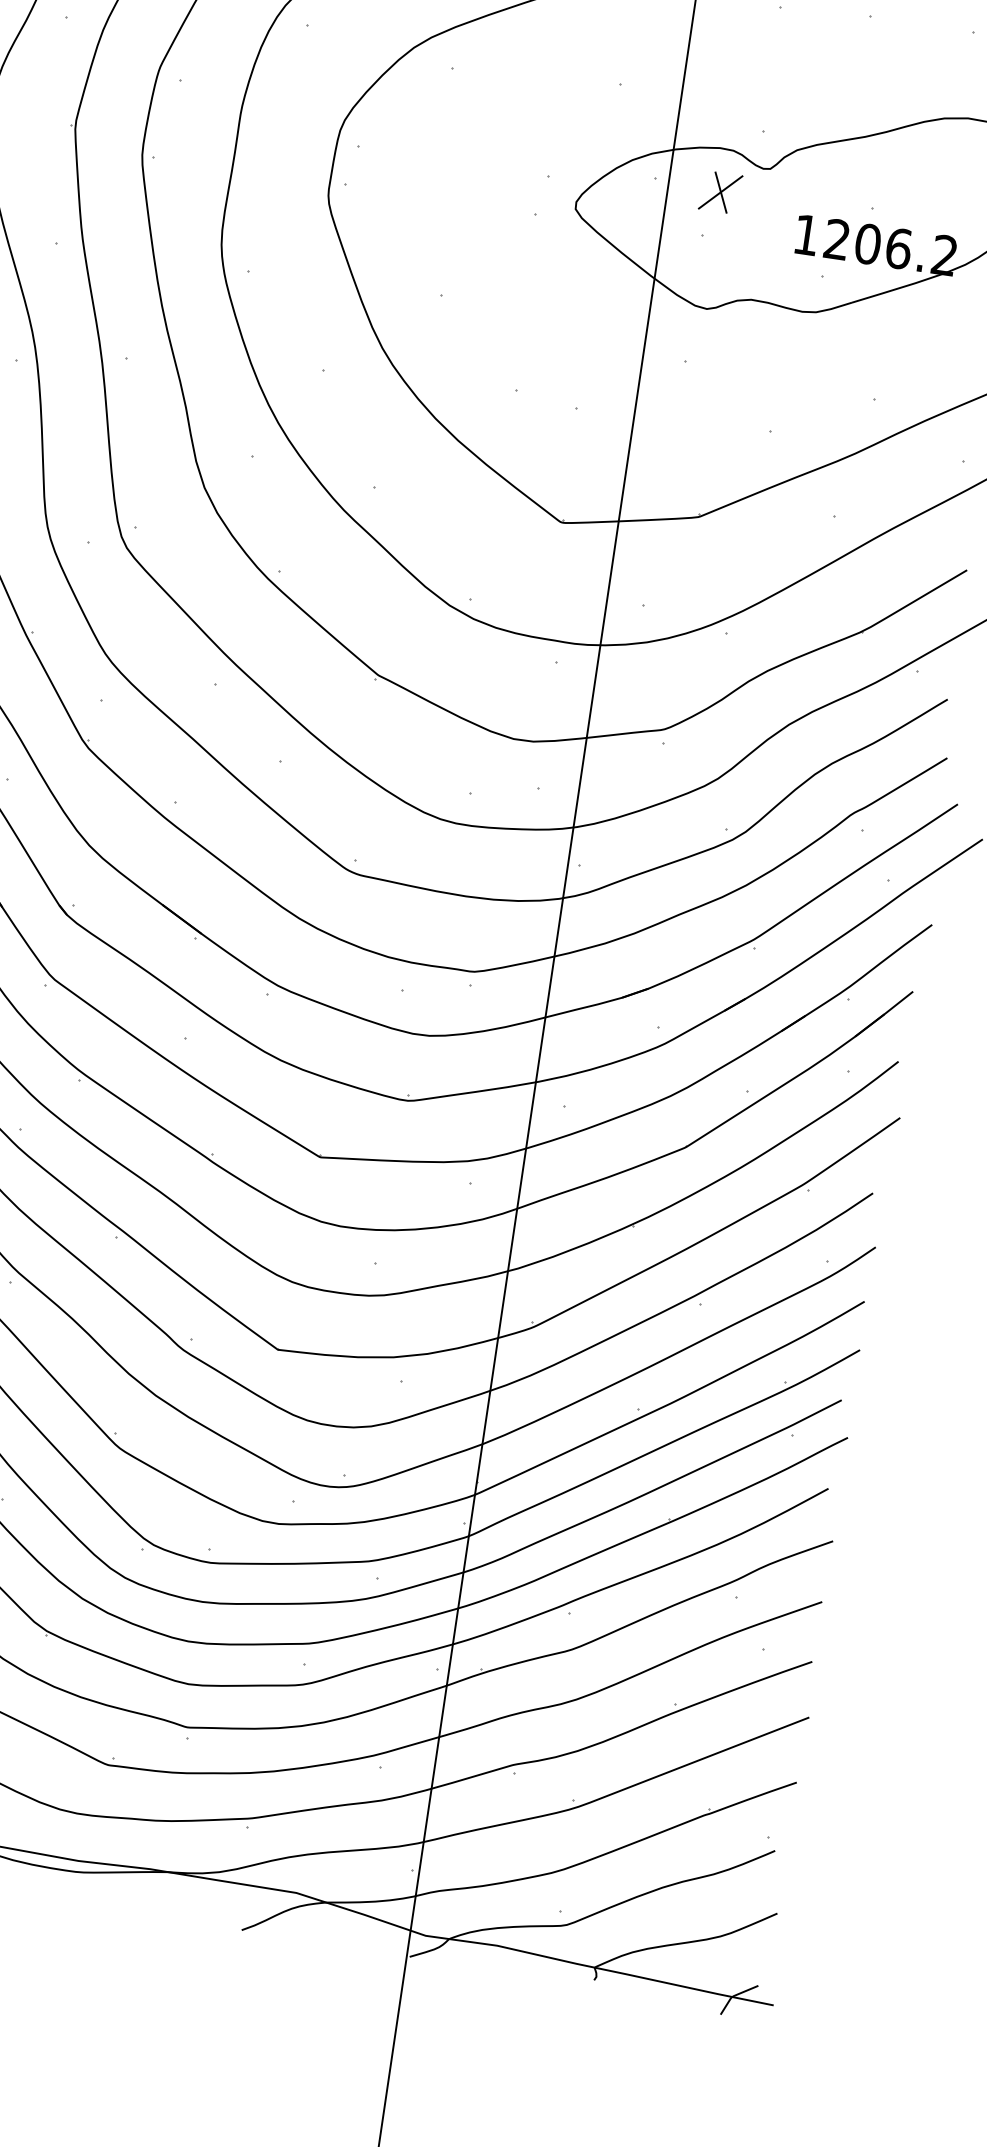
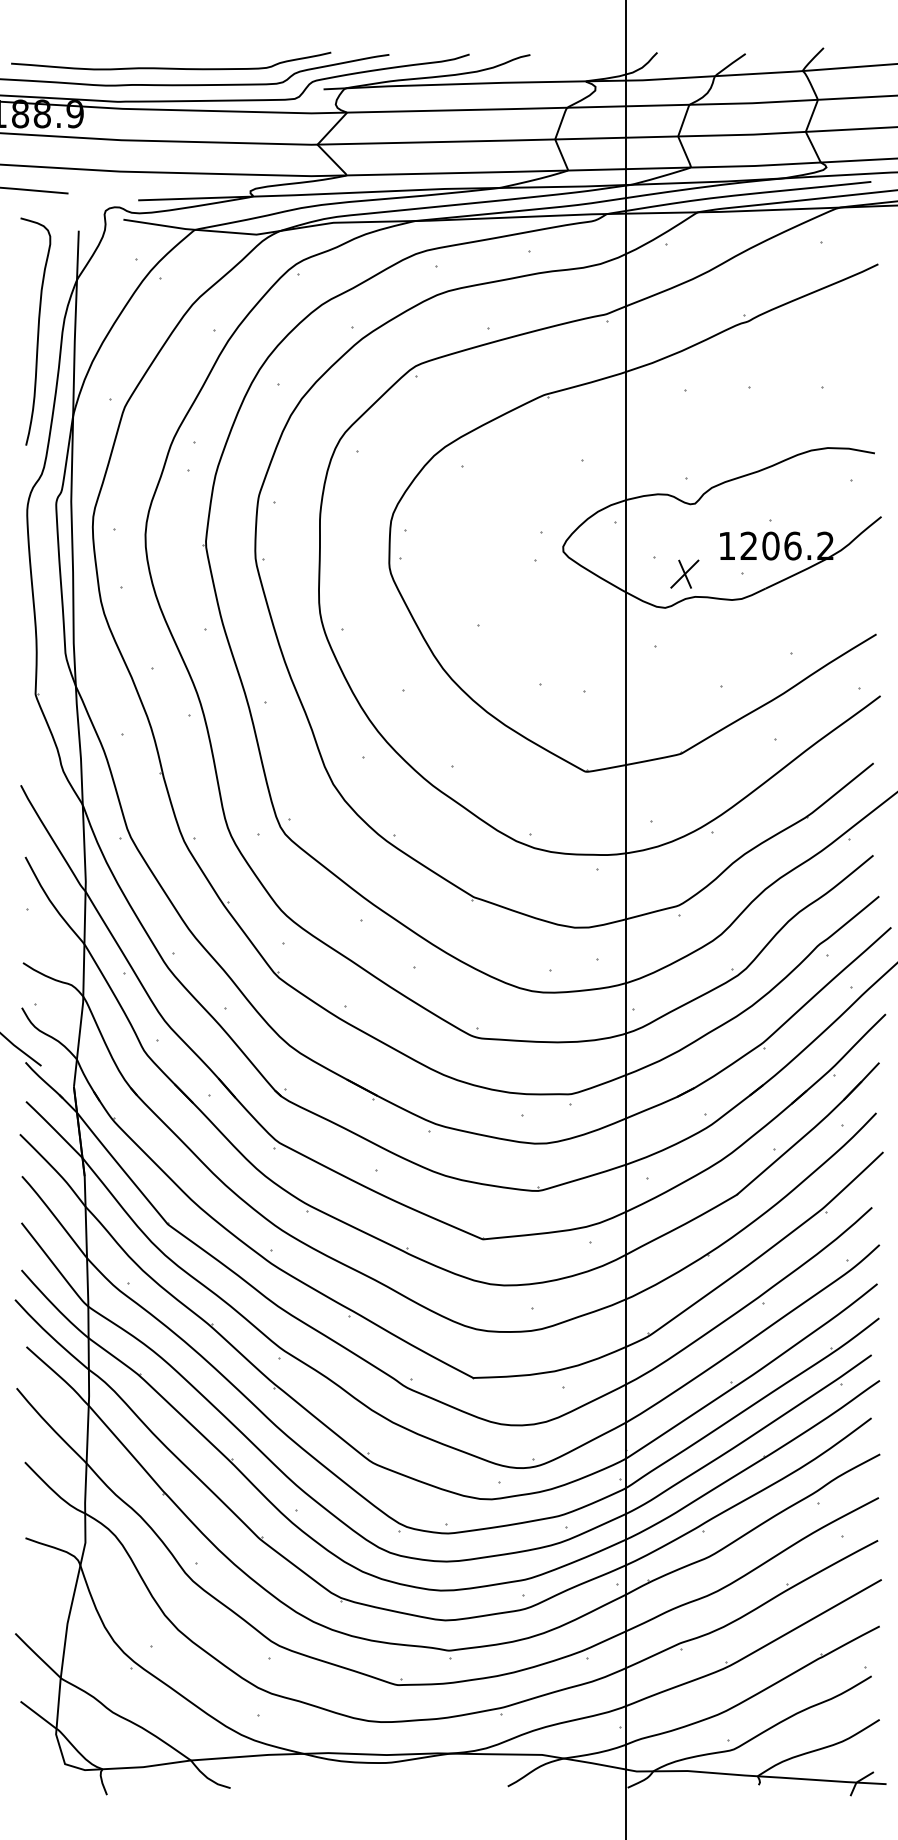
part: (720, 191) -> (684, 573), moved

